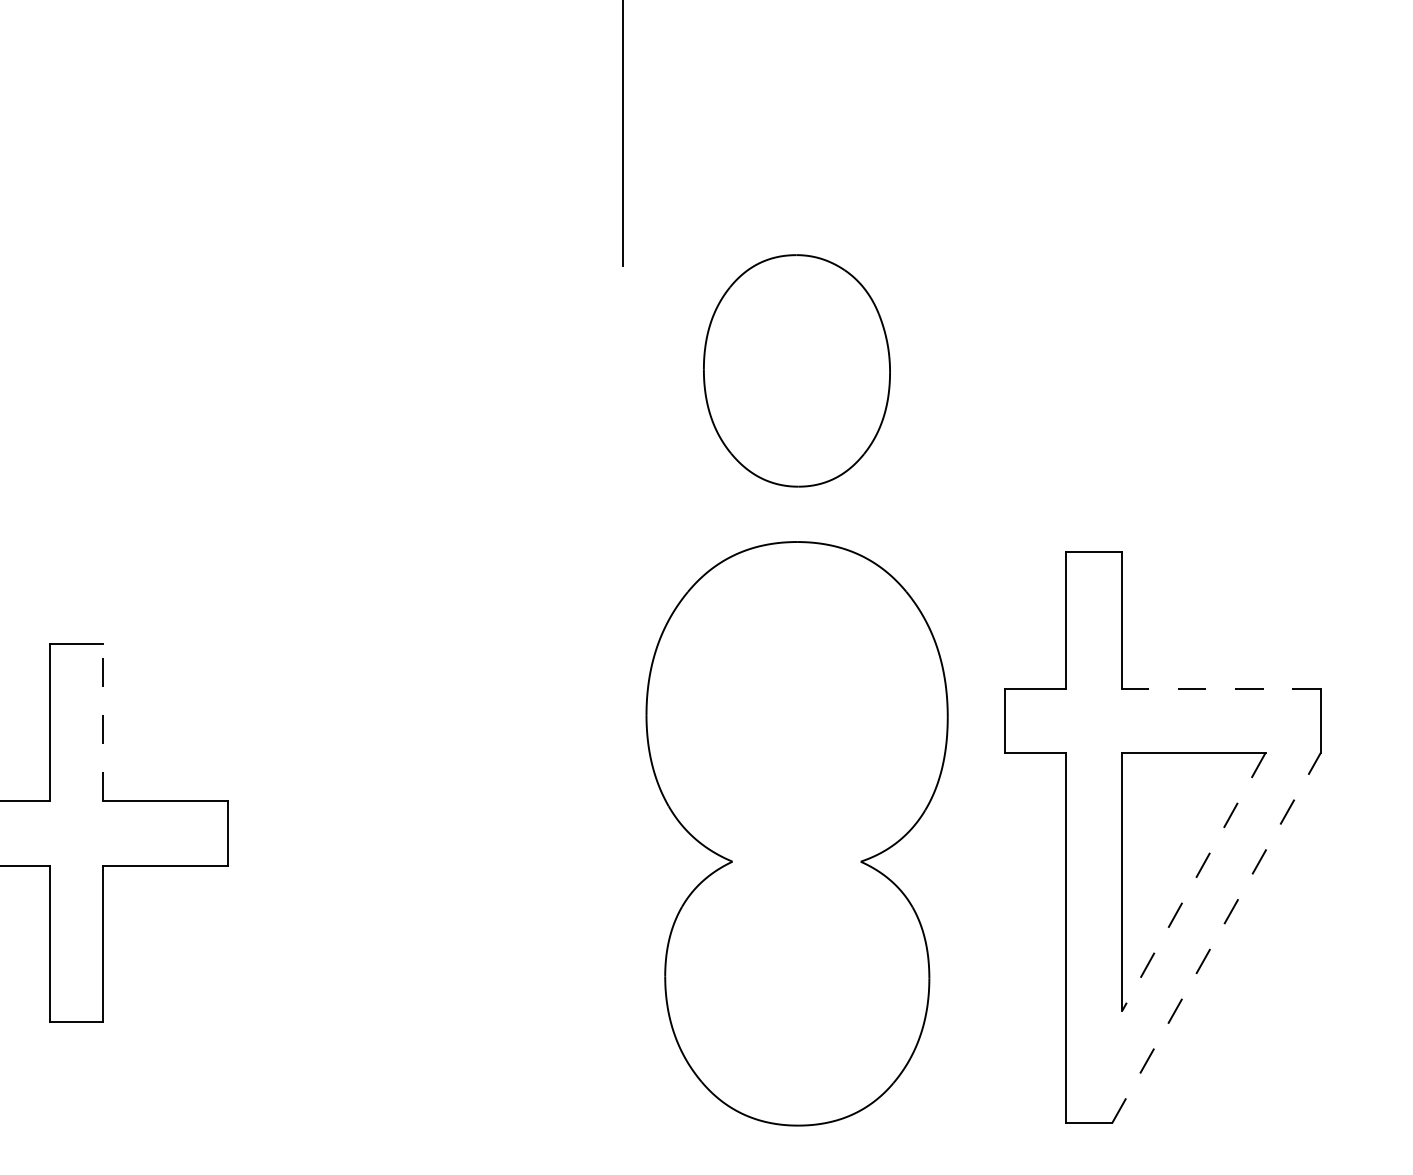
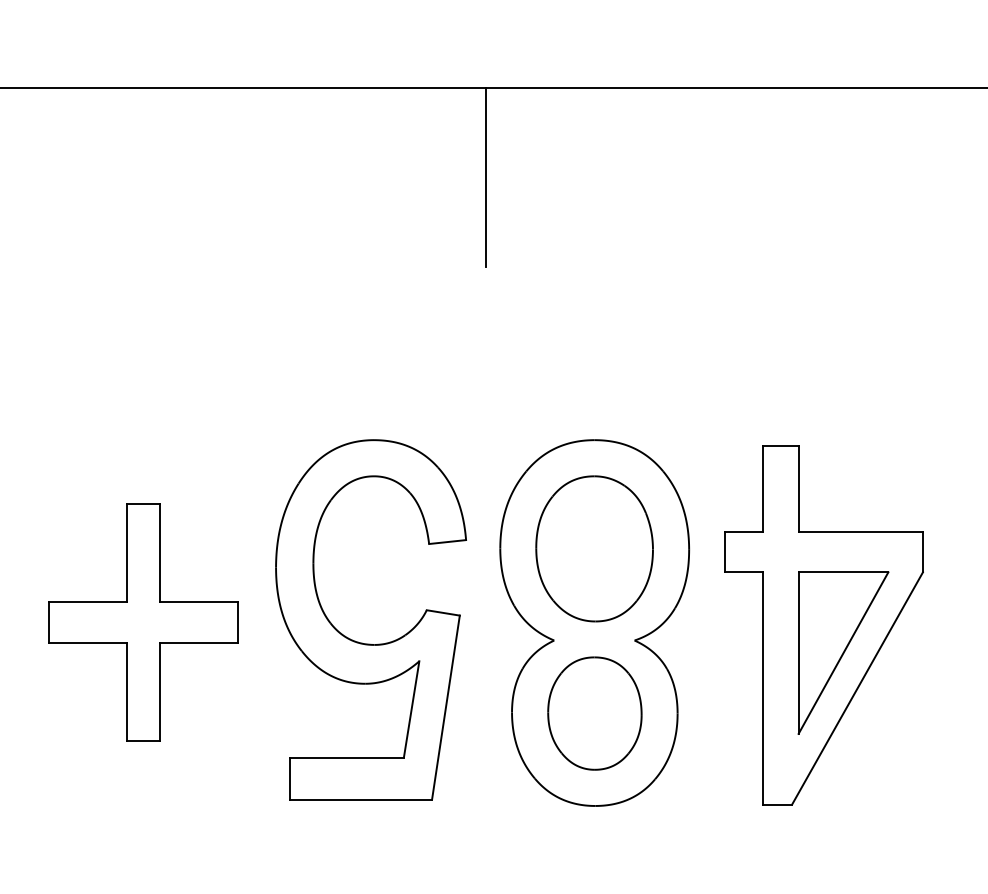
part: (796, 370) -> (594, 548), moved
line: (1221, 689) -> (860, 532), dashed -> solid
line: (102, 721) -> (159, 552), dashed -> solid
part: (439, 866) -> (370, 643), added
line: (1194, 882) -> (843, 653), dashed -> solid
line: (1216, 938) -> (857, 688), dashed -> solid
part: (796, 978) -> (594, 713), added

